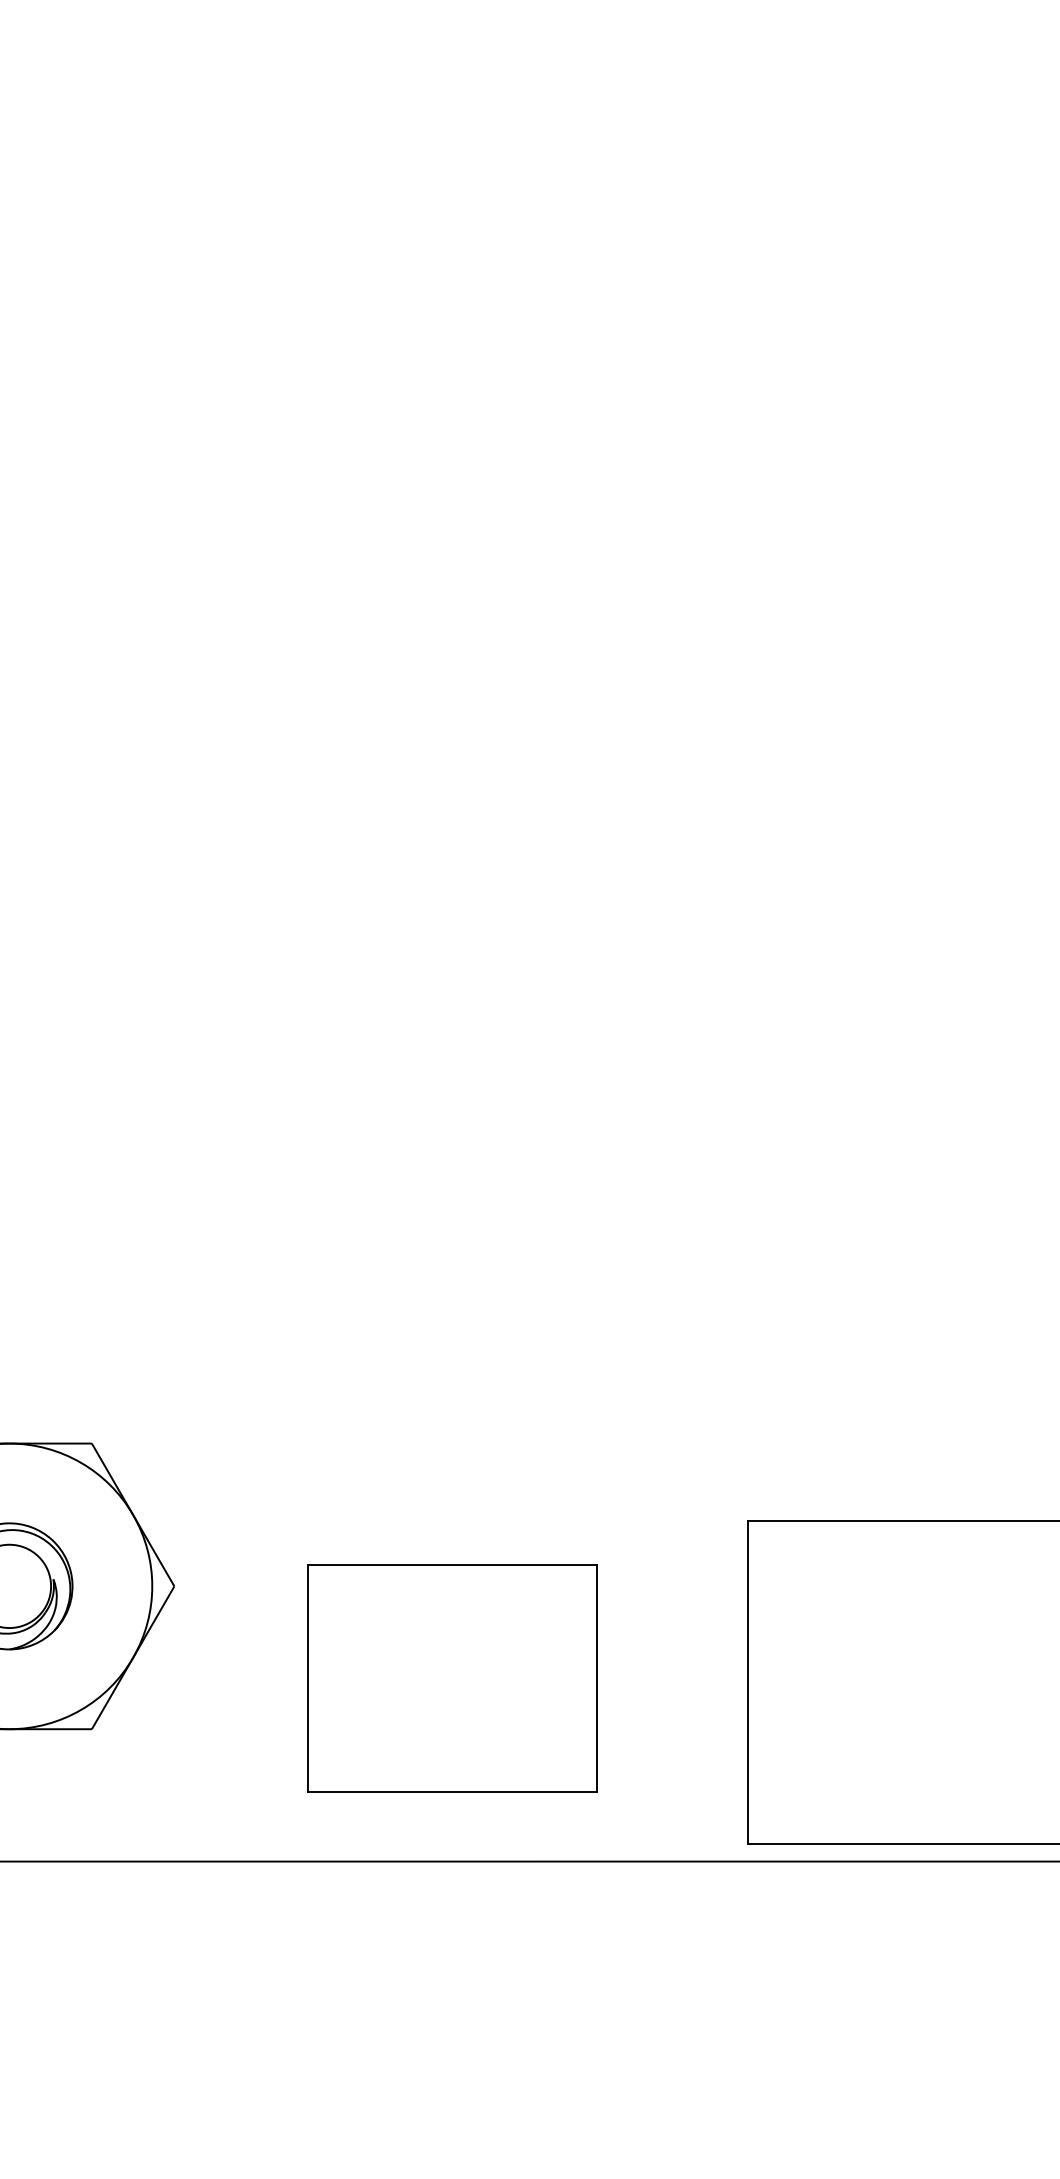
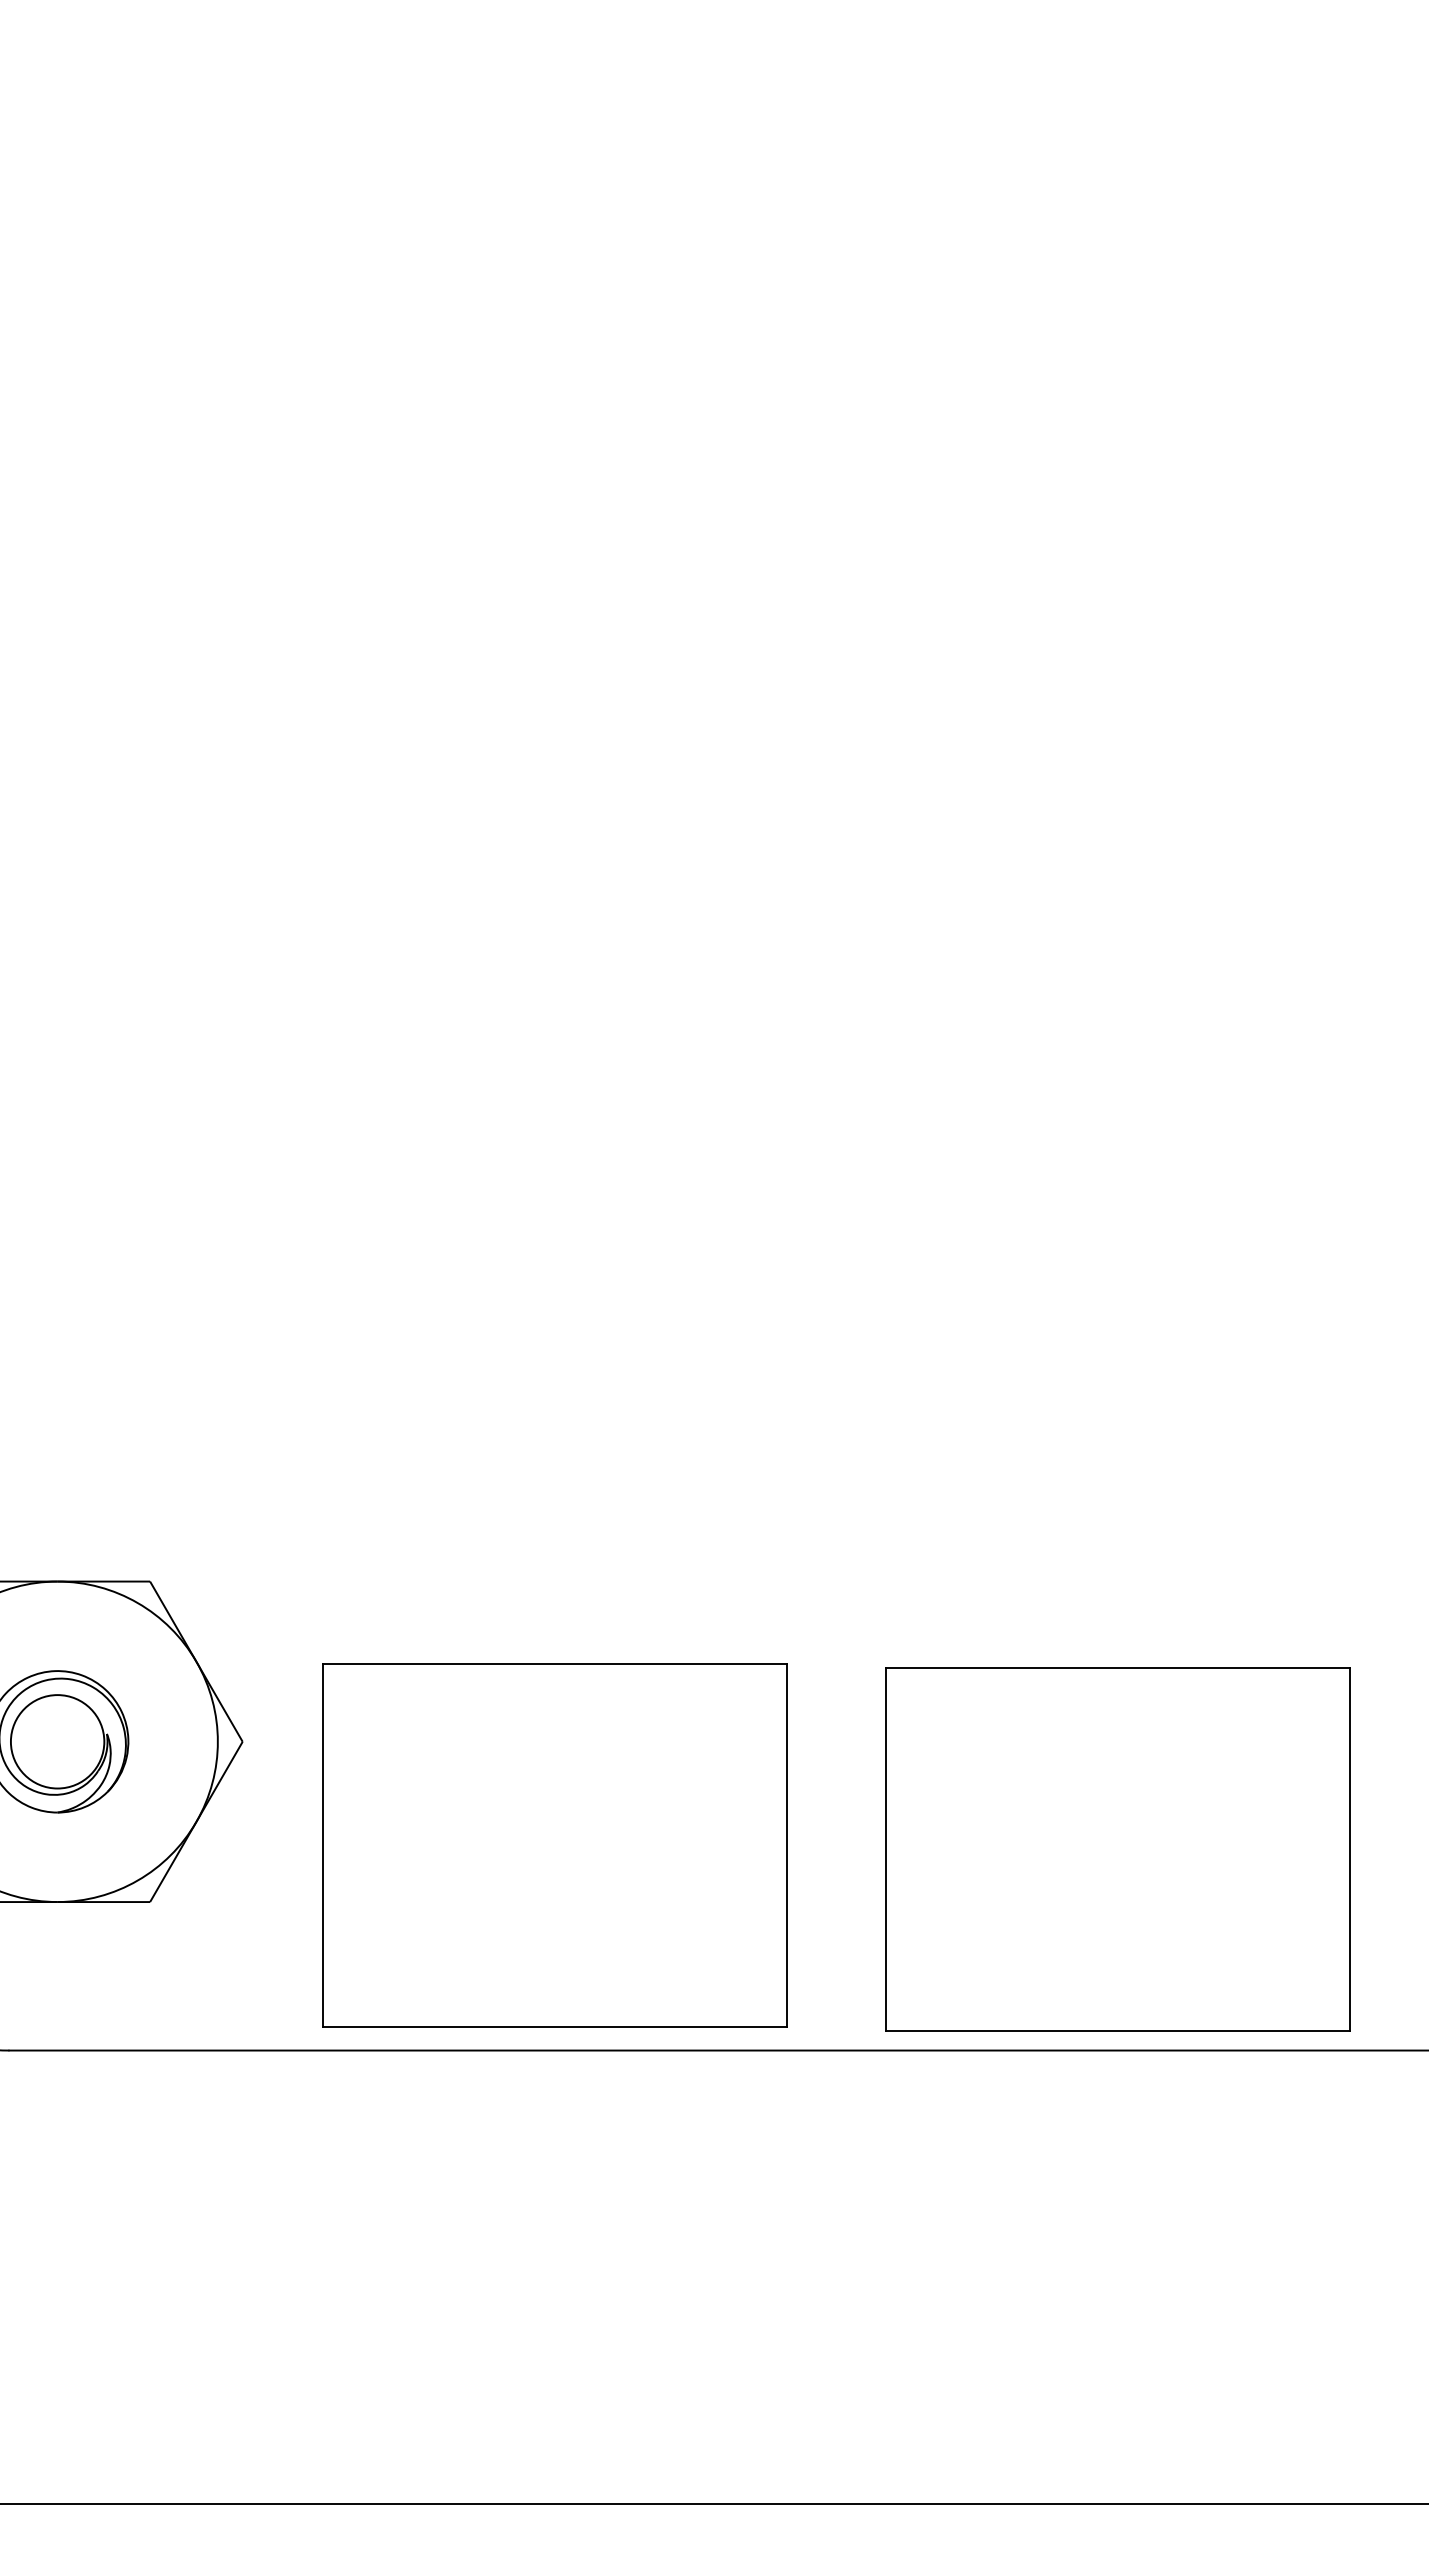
part: (452, 1678) -> (554, 1845), size x1.43

